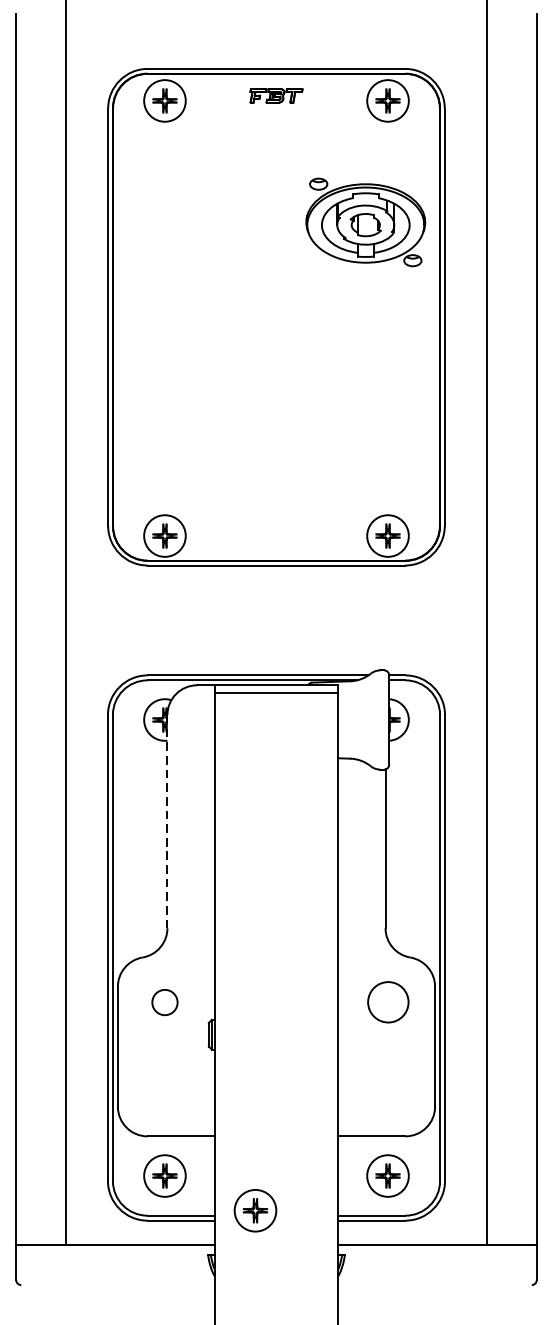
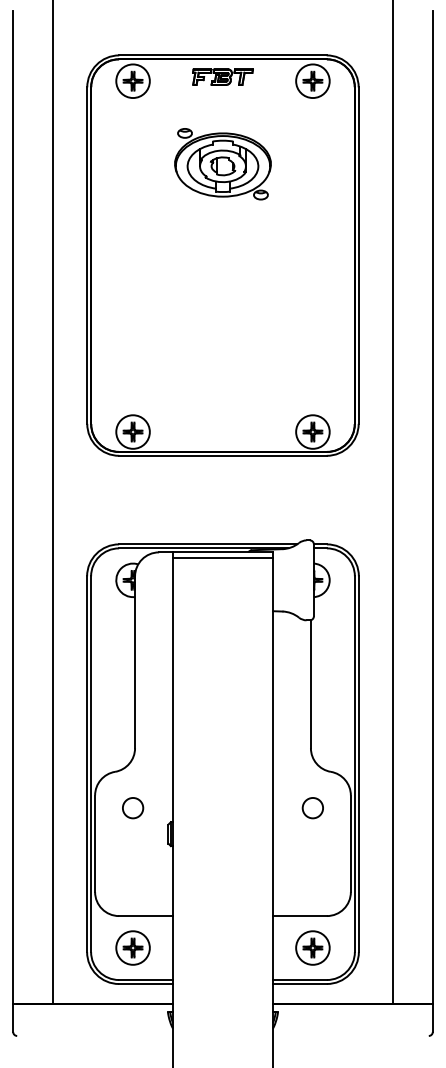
part: (275, 95) -> (222, 76), size x1.43
part: (365, 222) -> (222, 164), moved
line: (167, 821) -> (135, 662), dashed -> solid
circle: (387, 1002) -> (312, 808), size x0.62
part: (254, 1210) -> (205, 975), removed

